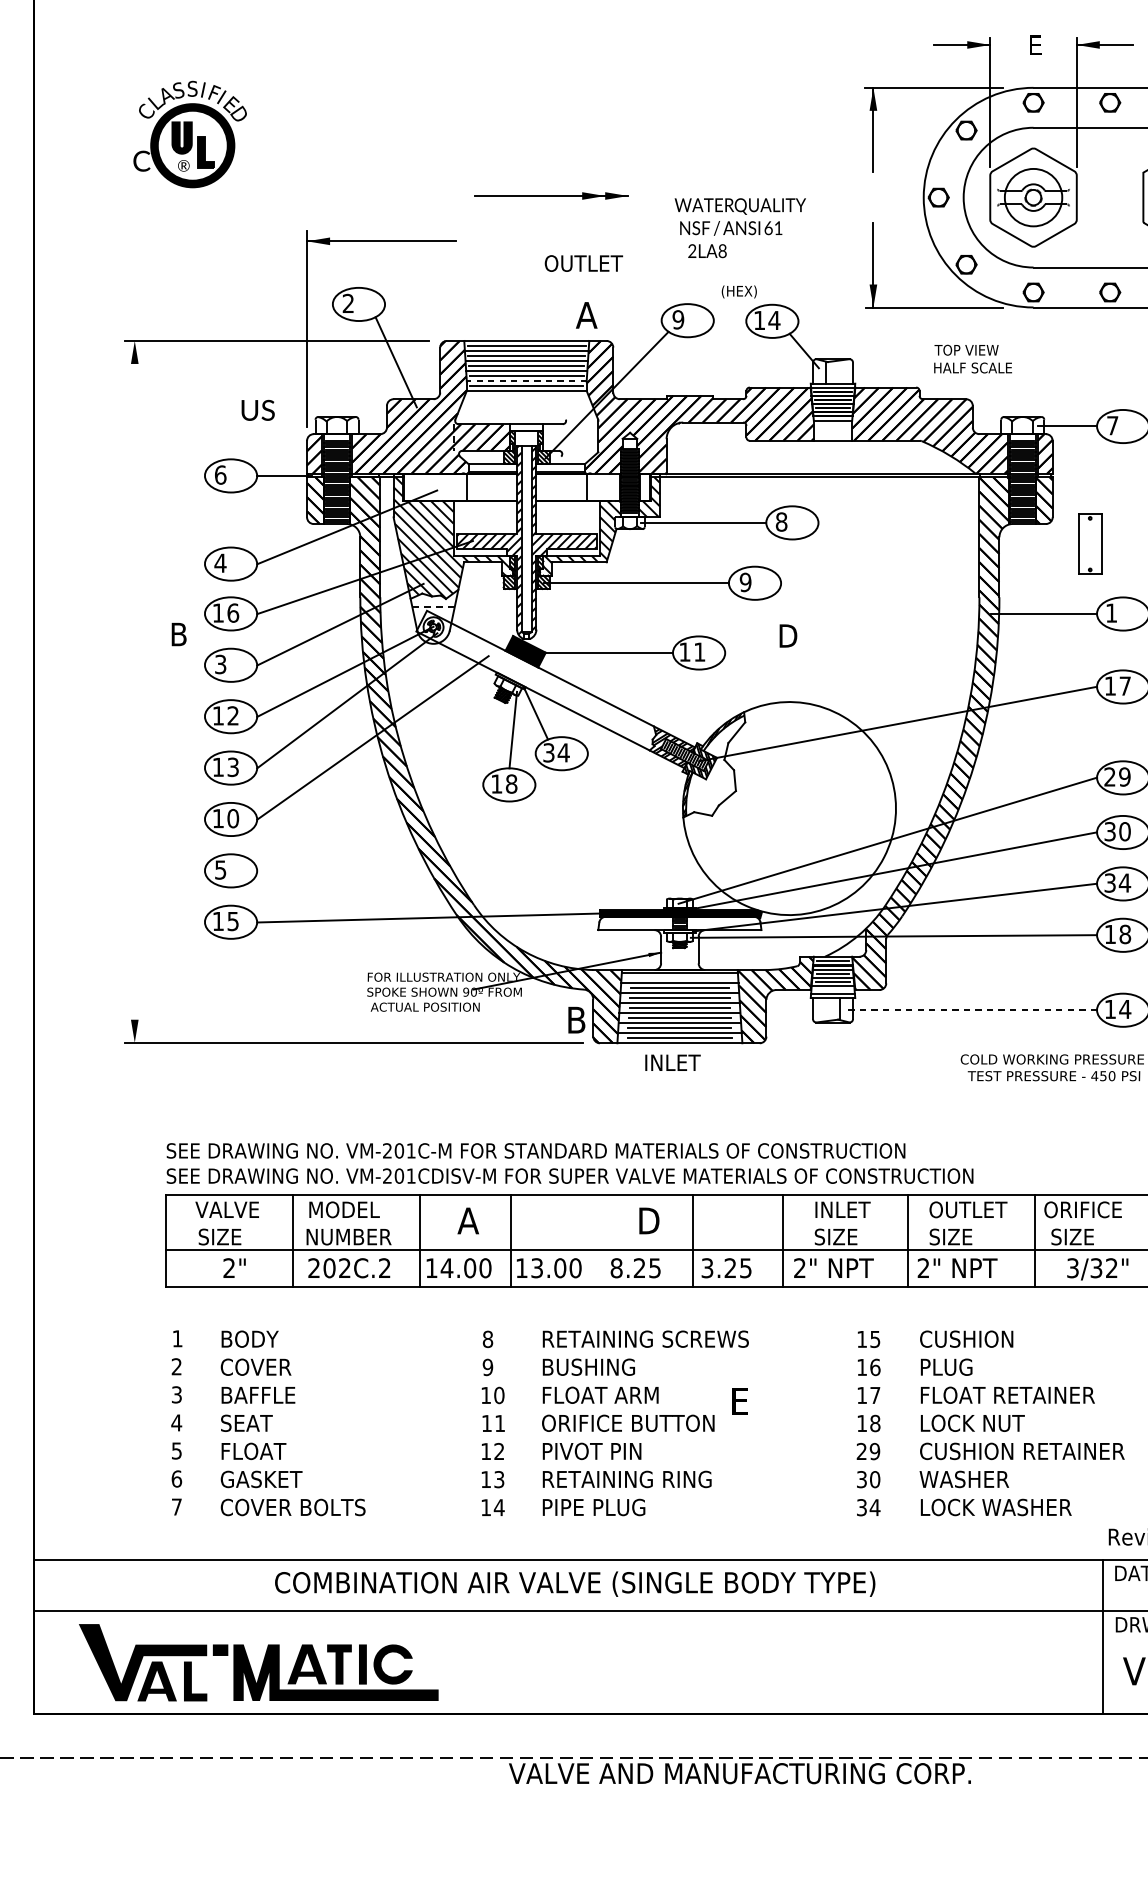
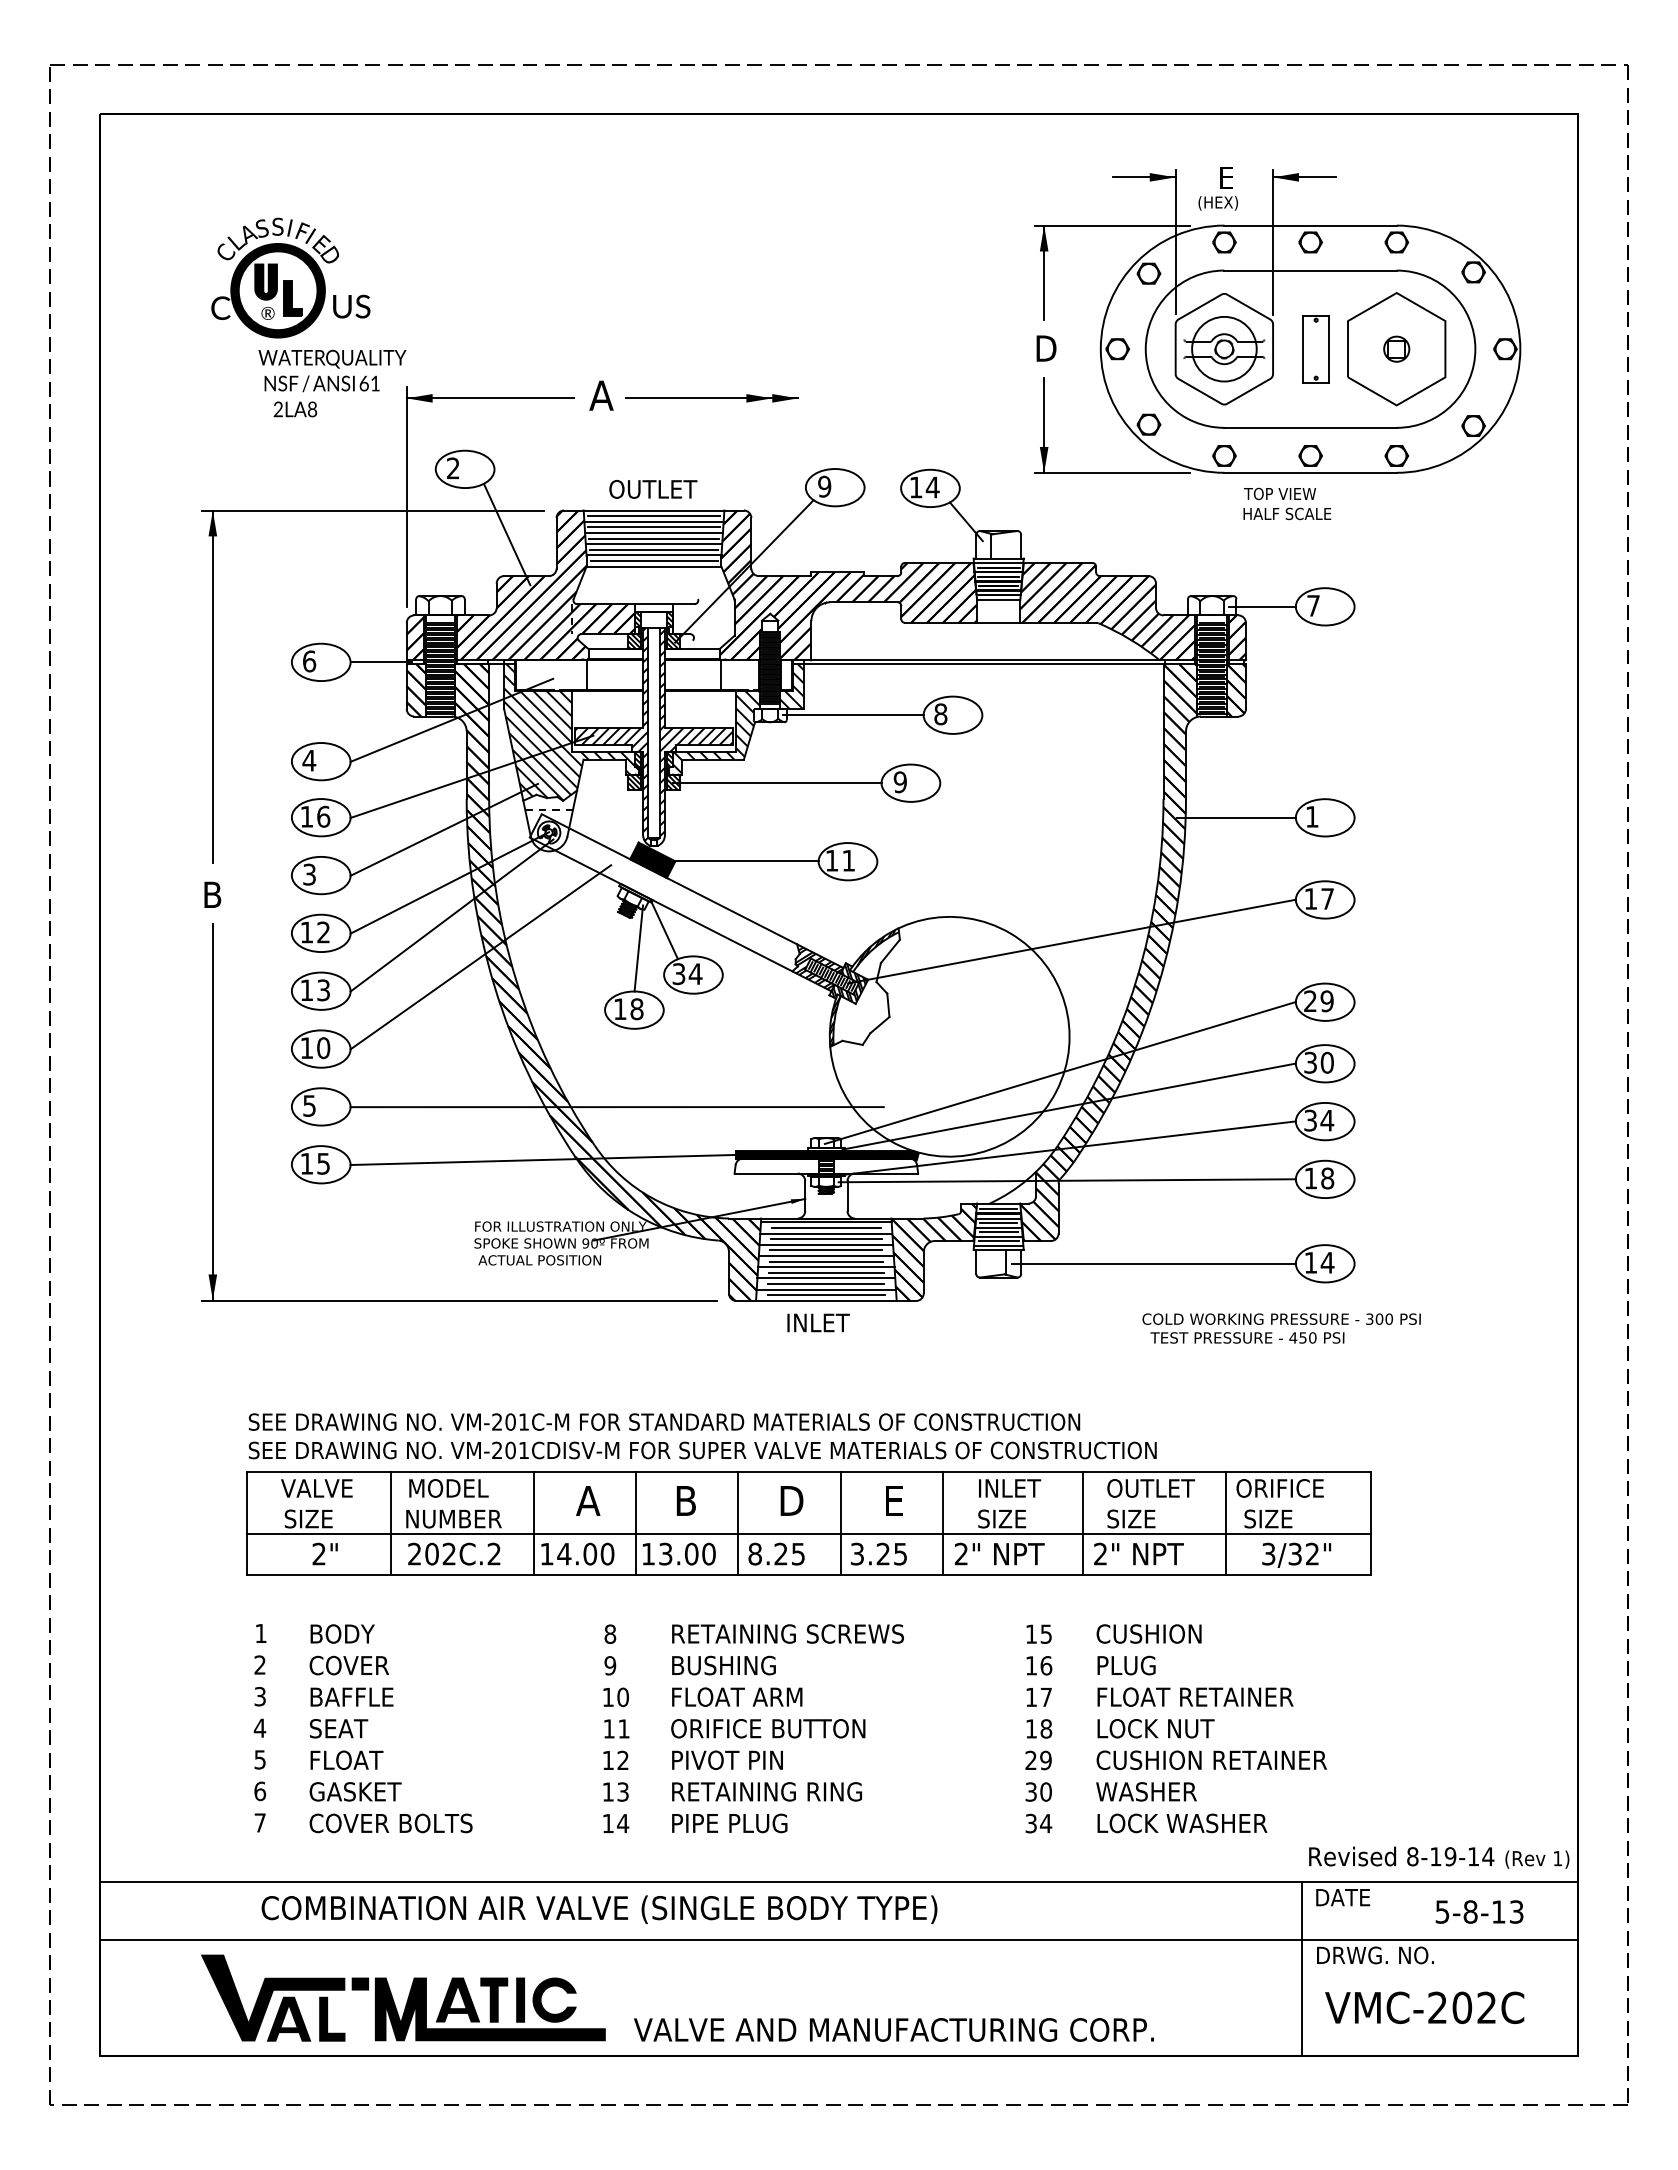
part: (551, 196) -> (711, 398), moved
text: (740, 228) -> (332, 383), moved
text: (584, 263) -> (653, 489), moved
text: (738, 292) -> (1217, 203), moved
text: (586, 315) -> (601, 395), moved
text: (973, 358) -> (1287, 503), moved
line: (526, 380) -> (653, 555), dashed -> solid
text: (257, 410) -> (351, 306), moved
line: (134, 497) -> (212, 686), added
part: (1089, 544) -> (1315, 349), moved
text: (178, 634) -> (212, 894), moved
text: (788, 635) -> (1046, 348), moved
line: (493, 871) -> (616, 1107), added
line: (134, 875) -> (212, 1112), added
line: (679, 978) -> (825, 1227), added
line: (832, 990) -> (998, 1241), added
line: (971, 1010) -> (1154, 1263), dashed -> solid
text: (576, 1019) -> (685, 1500), moved
line: (601, 1240) -> (738, 1522), added
text: (740, 1400) -> (894, 1500), moved
text: (575, 1583) -> (599, 1909), moved
part: (258, 1662) -> (403, 1997), moved
text: (739, 1773) -> (893, 2029), moved

